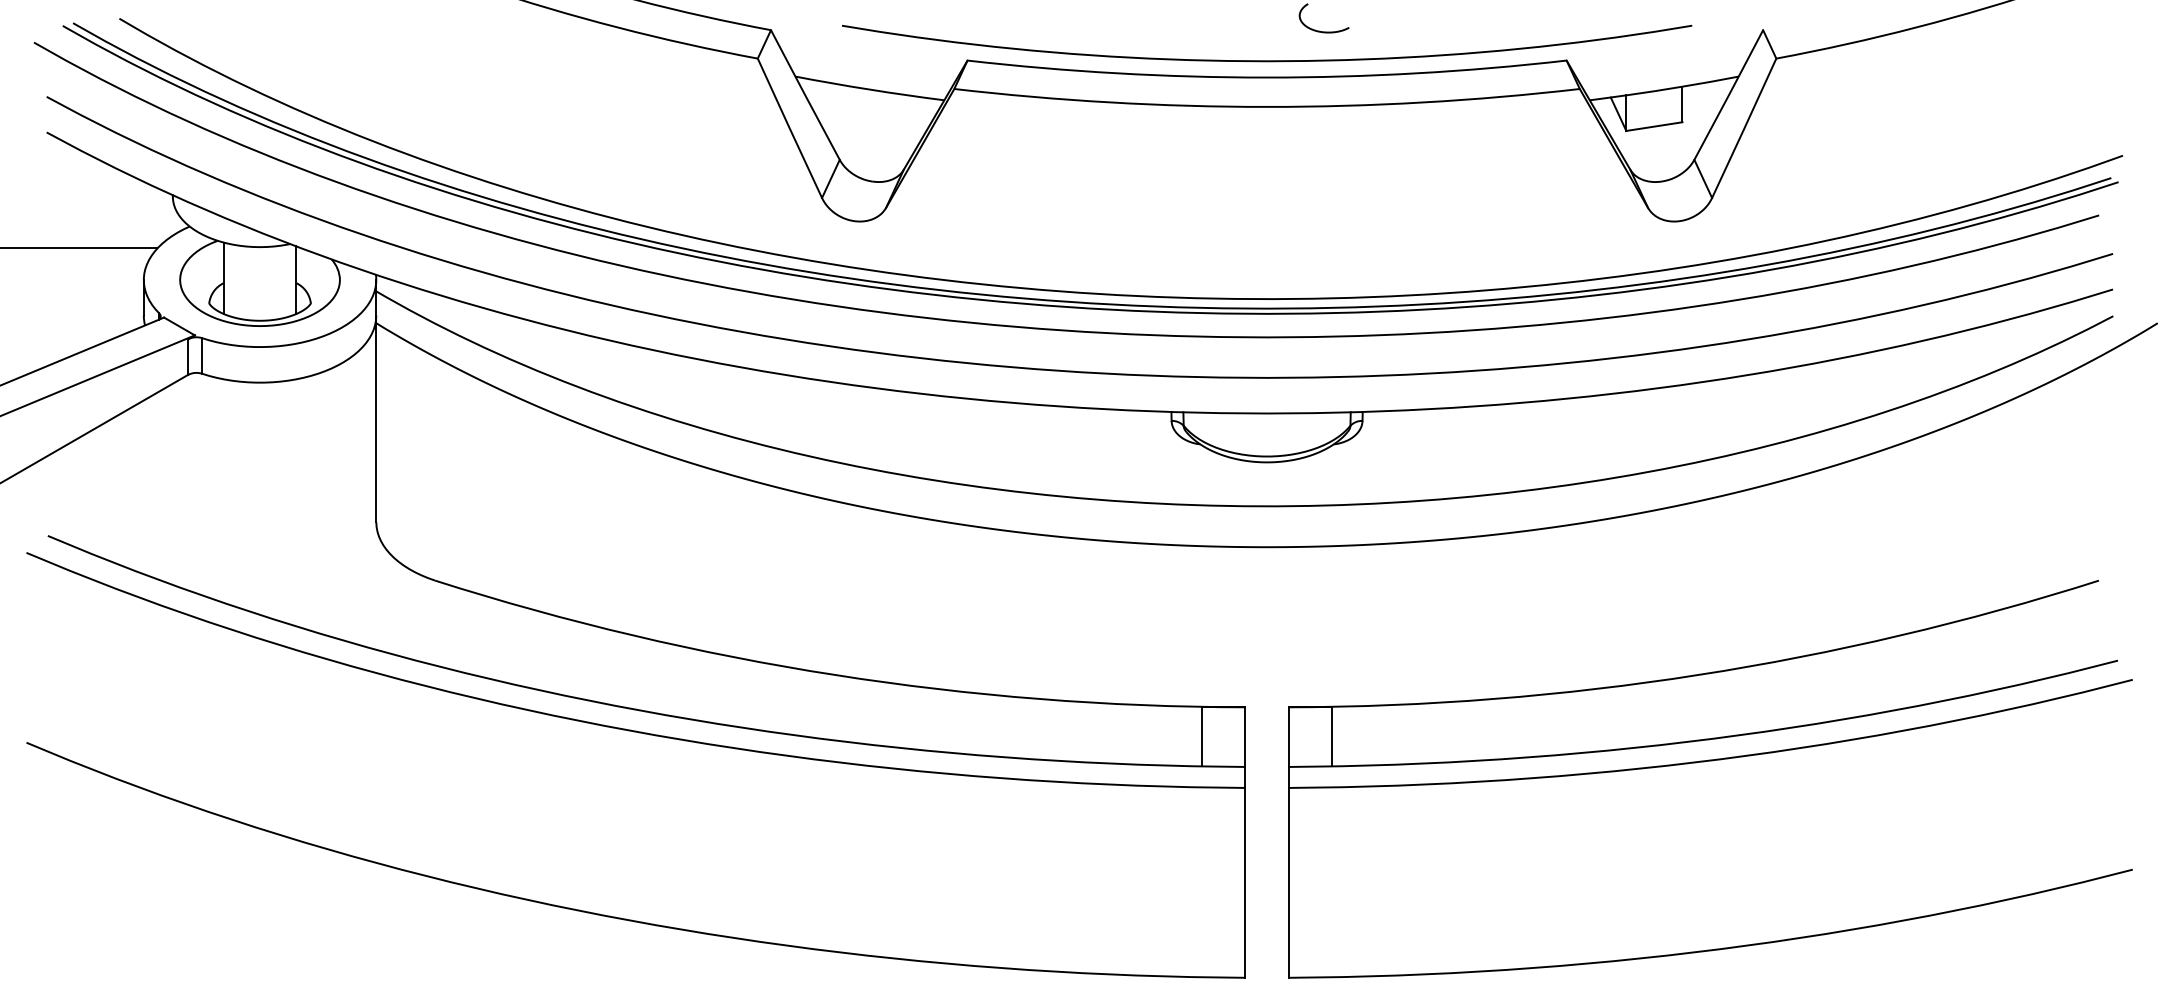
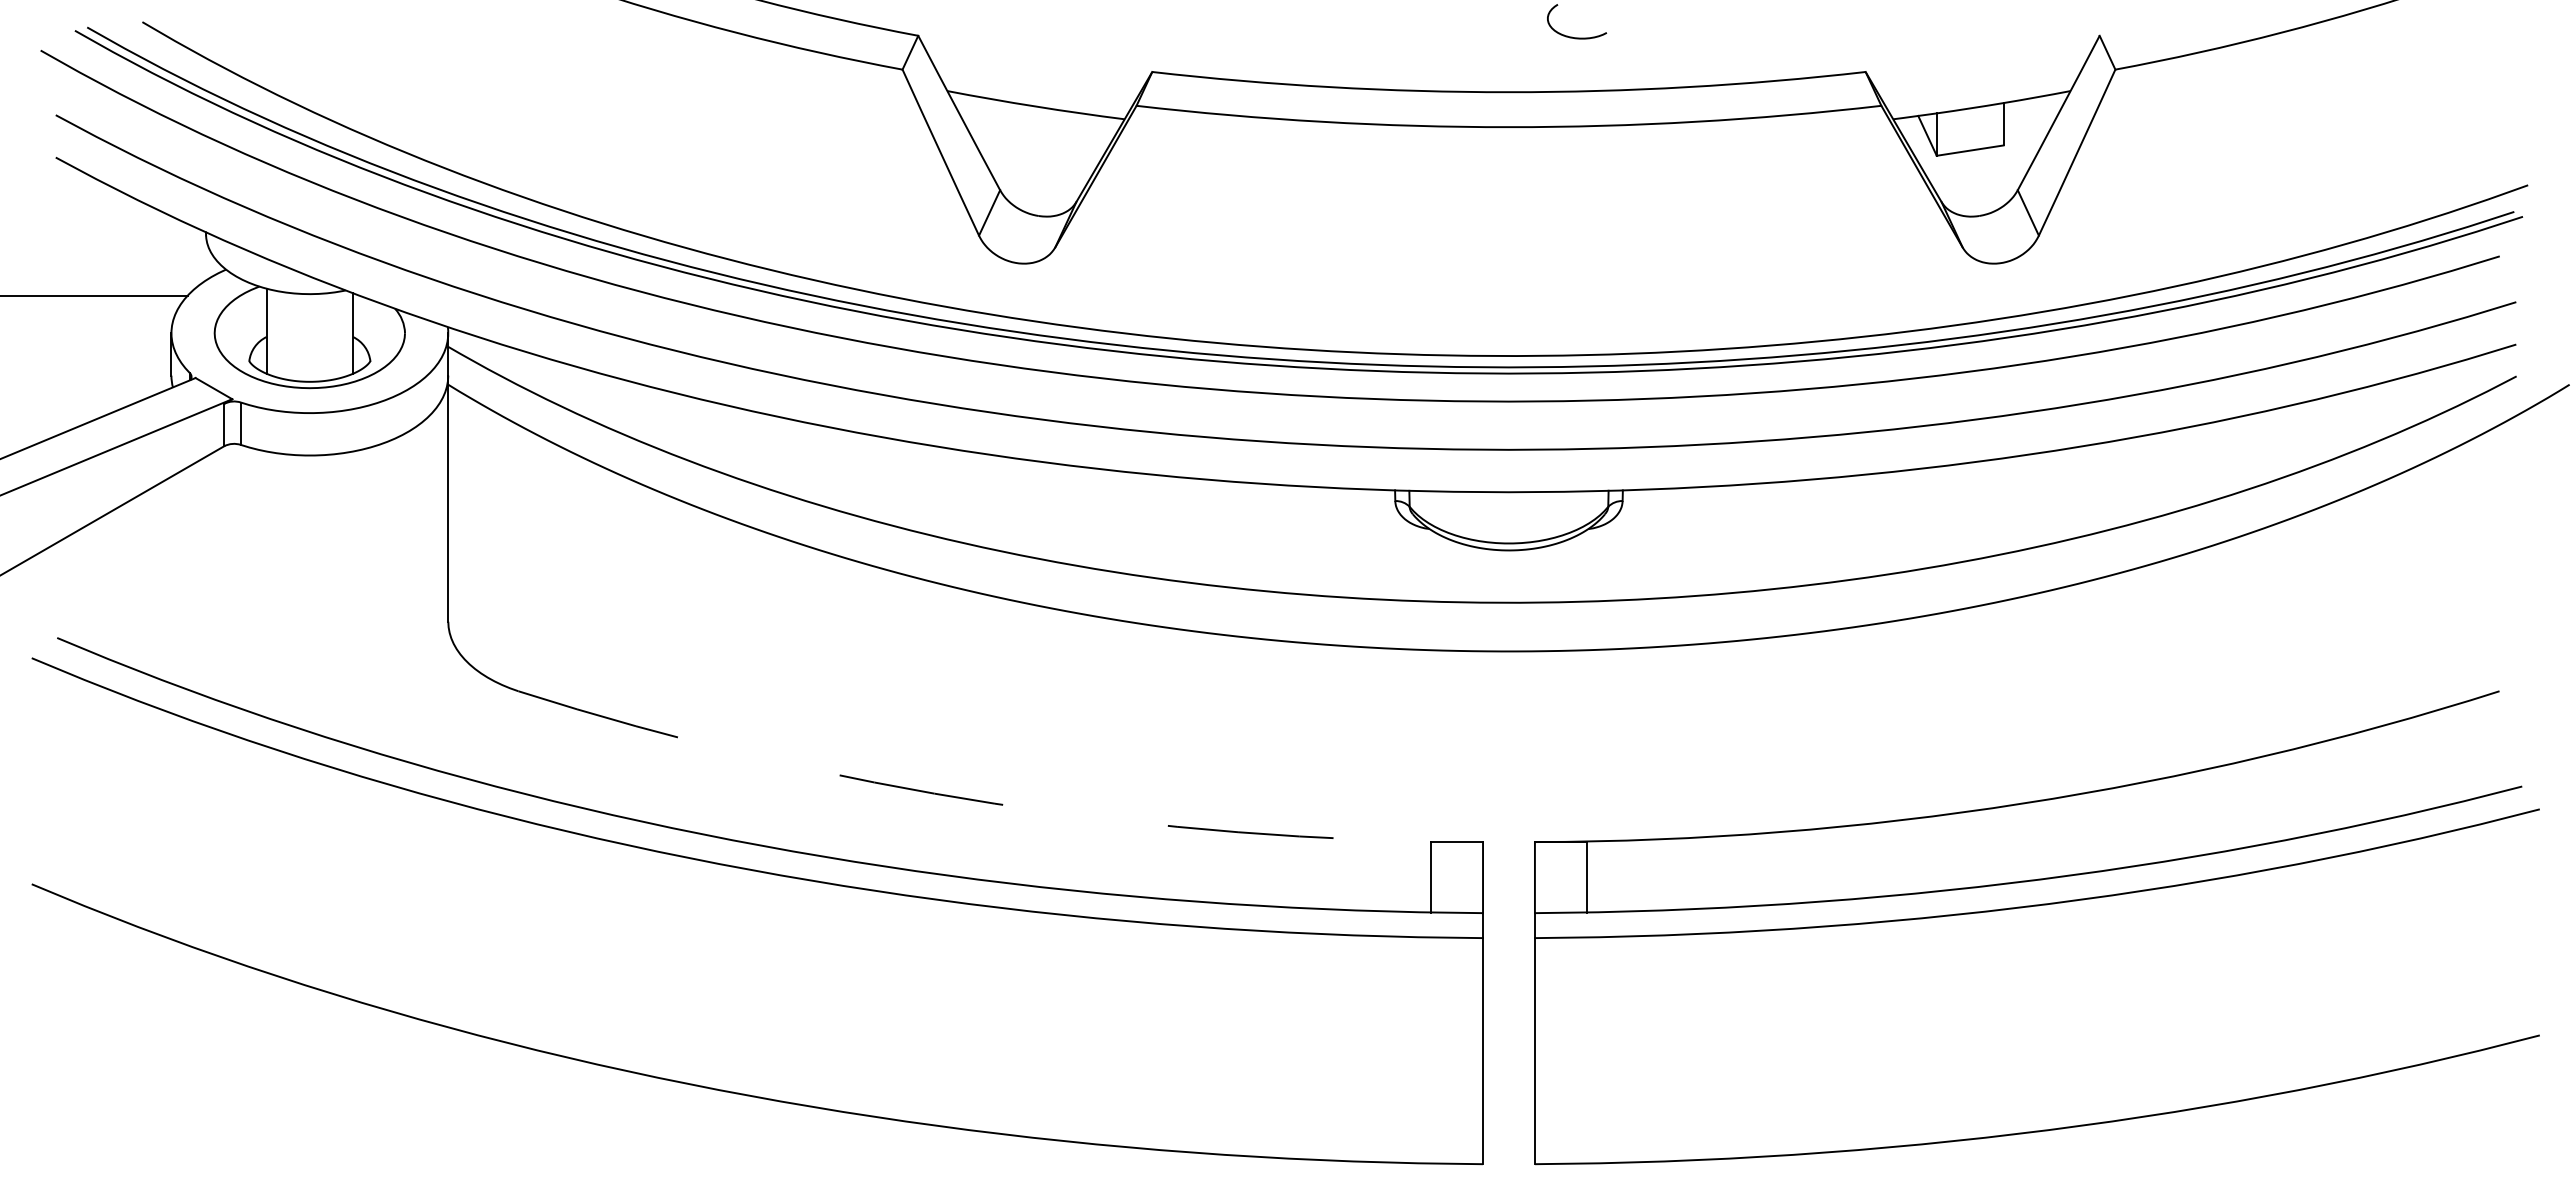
curve: (1266, 60) -> (1508, 71), removed
arc: (835, 674) -> (994, 803), solid -> dashed

